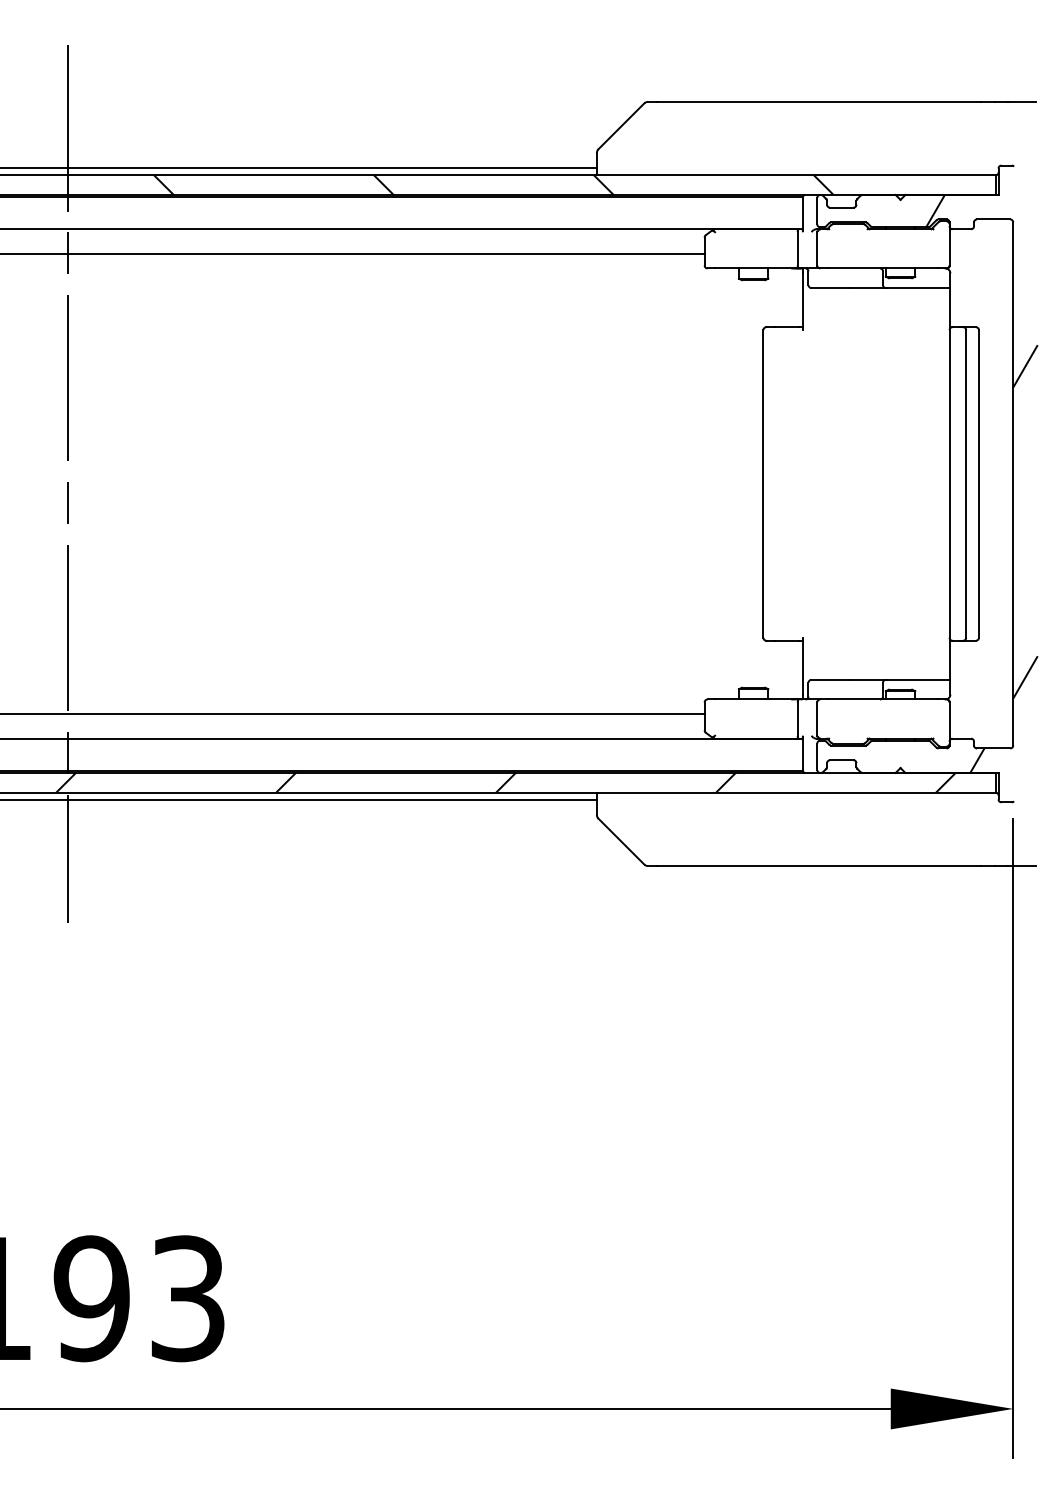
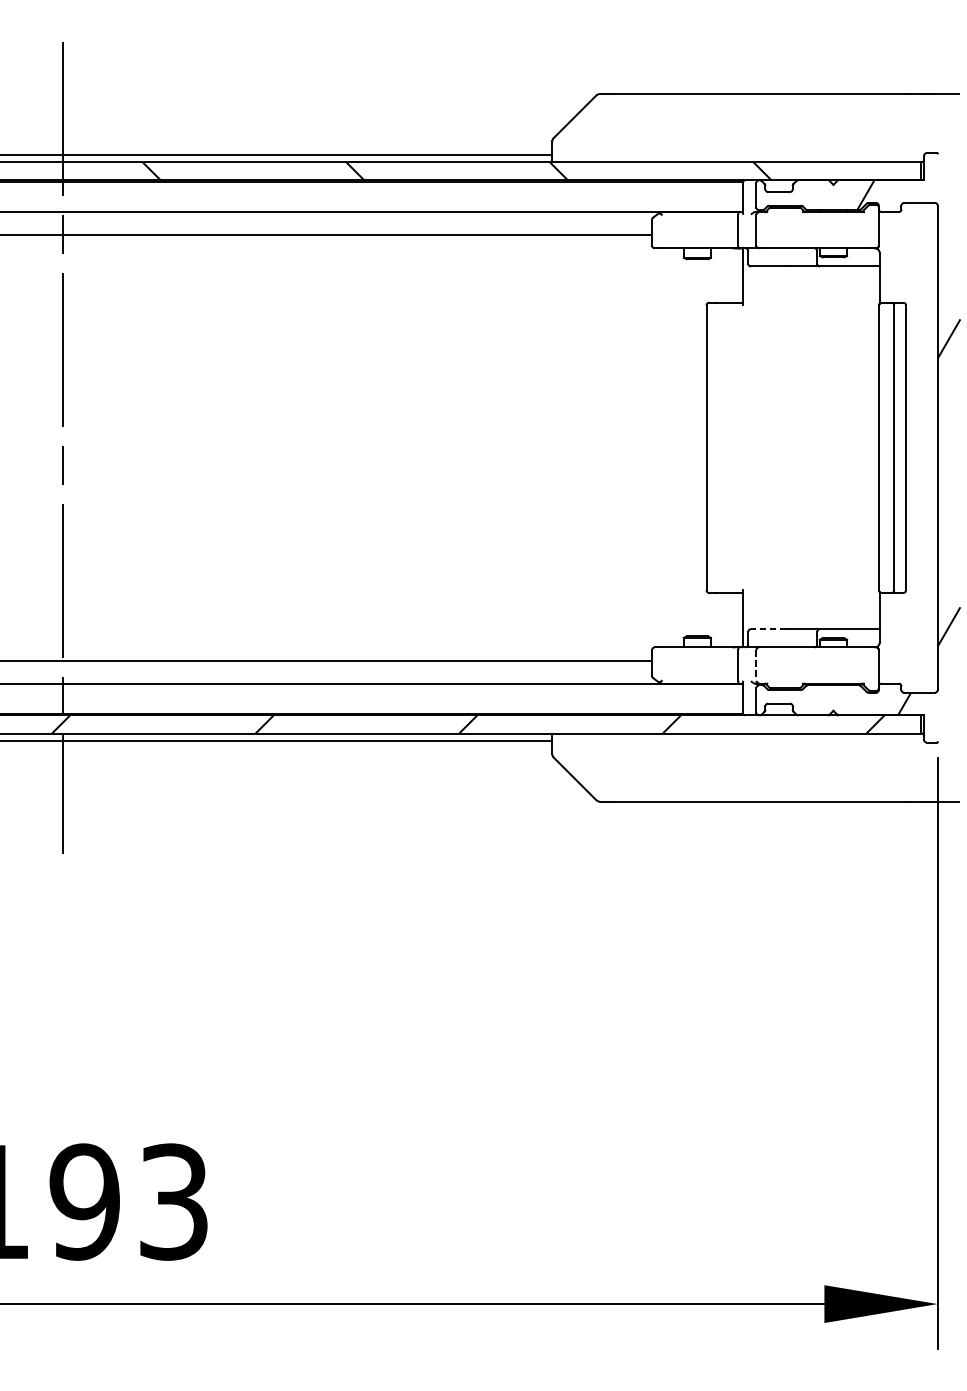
line: (830, 679) -> (768, 628), solid -> dashed
line: (817, 719) -> (756, 665), solid -> dashed

